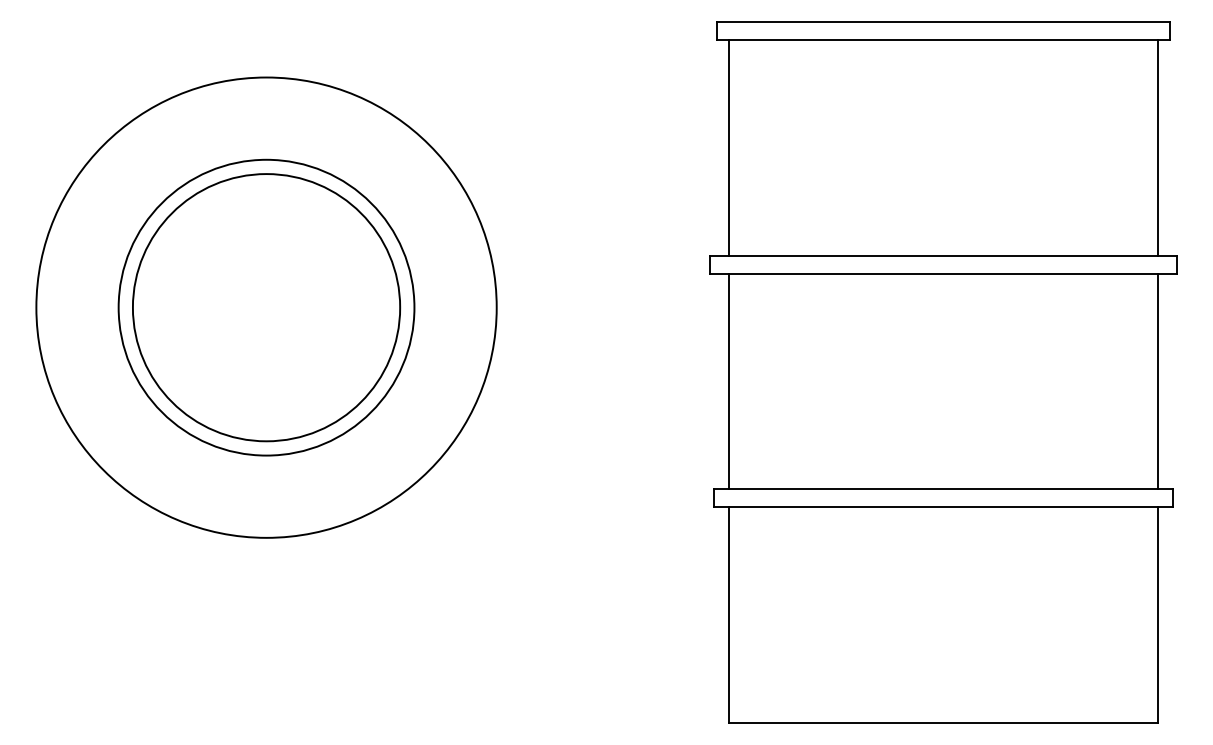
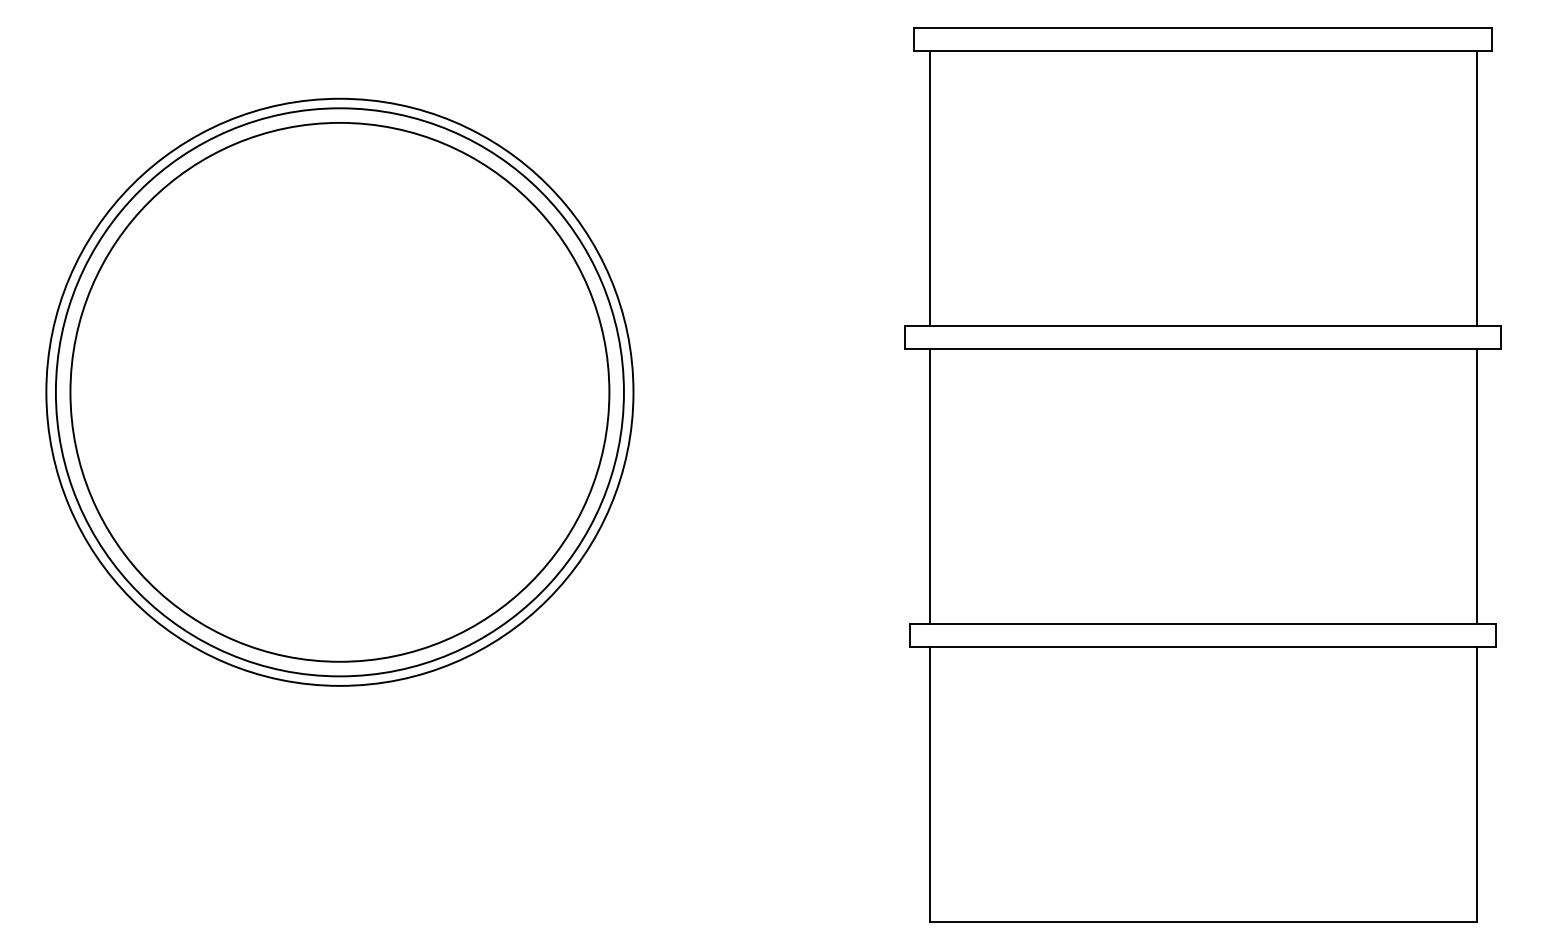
circle: (266, 307) -> (339, 392), size x1.43
circle: (266, 307) -> (339, 392), size x1.67

